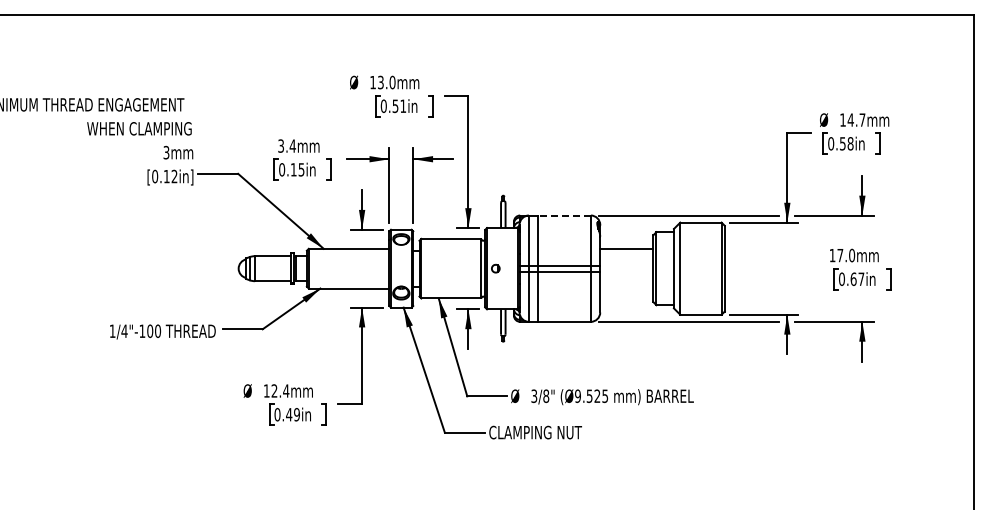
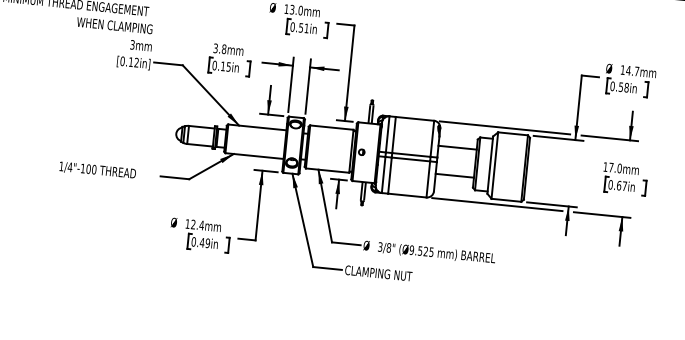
text: (292, 145) -> (223, 48), 3.4mm -> 3.8mm
line: (564, 215) -> (415, 118), dashed -> solid
line: (626, 288) -> (454, 176), added
text: (162, 331) -> (97, 170), moved

